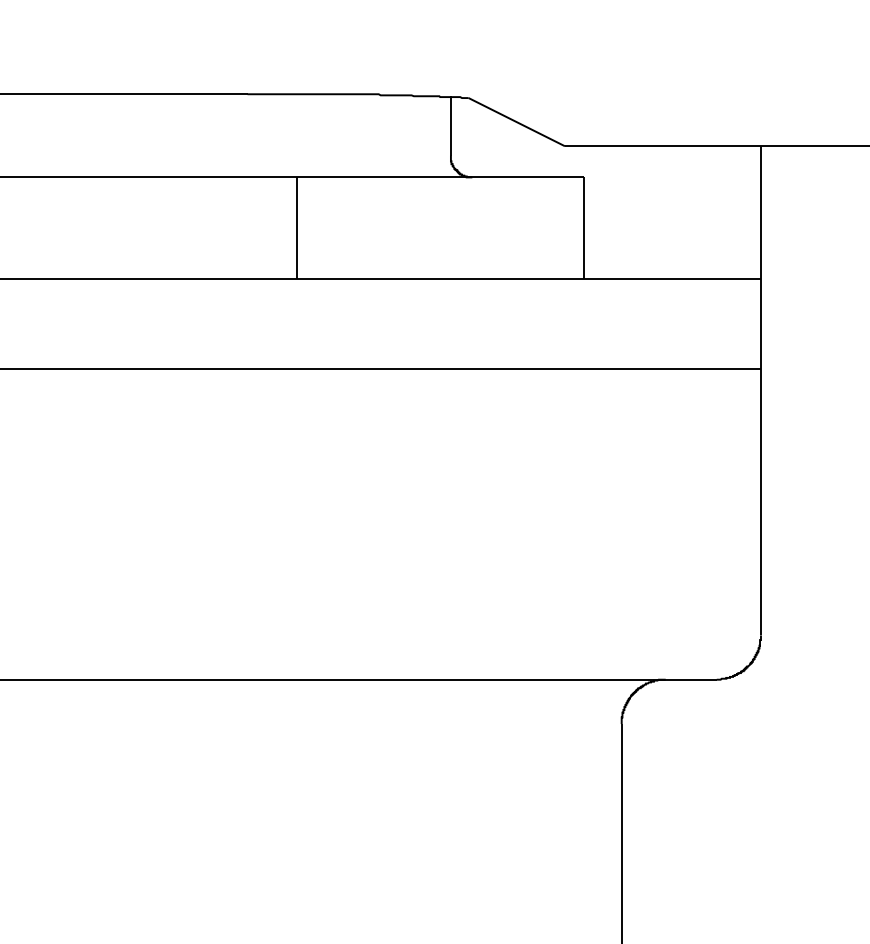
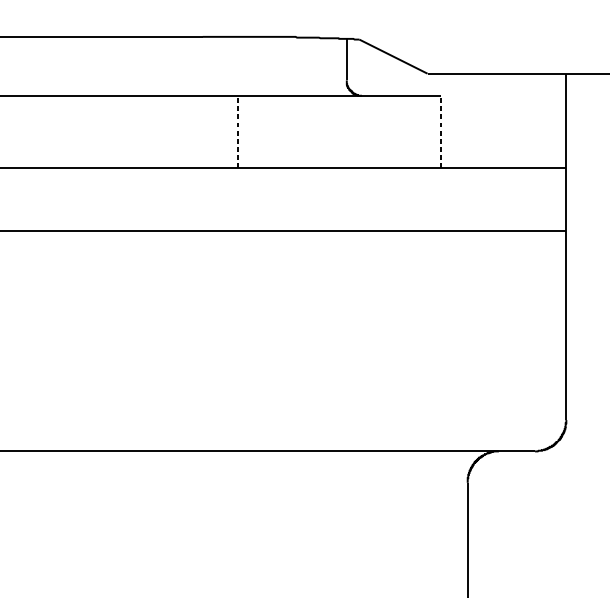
line: (297, 228) -> (238, 131), solid -> dashed
line: (584, 228) -> (441, 131), solid -> dashed

